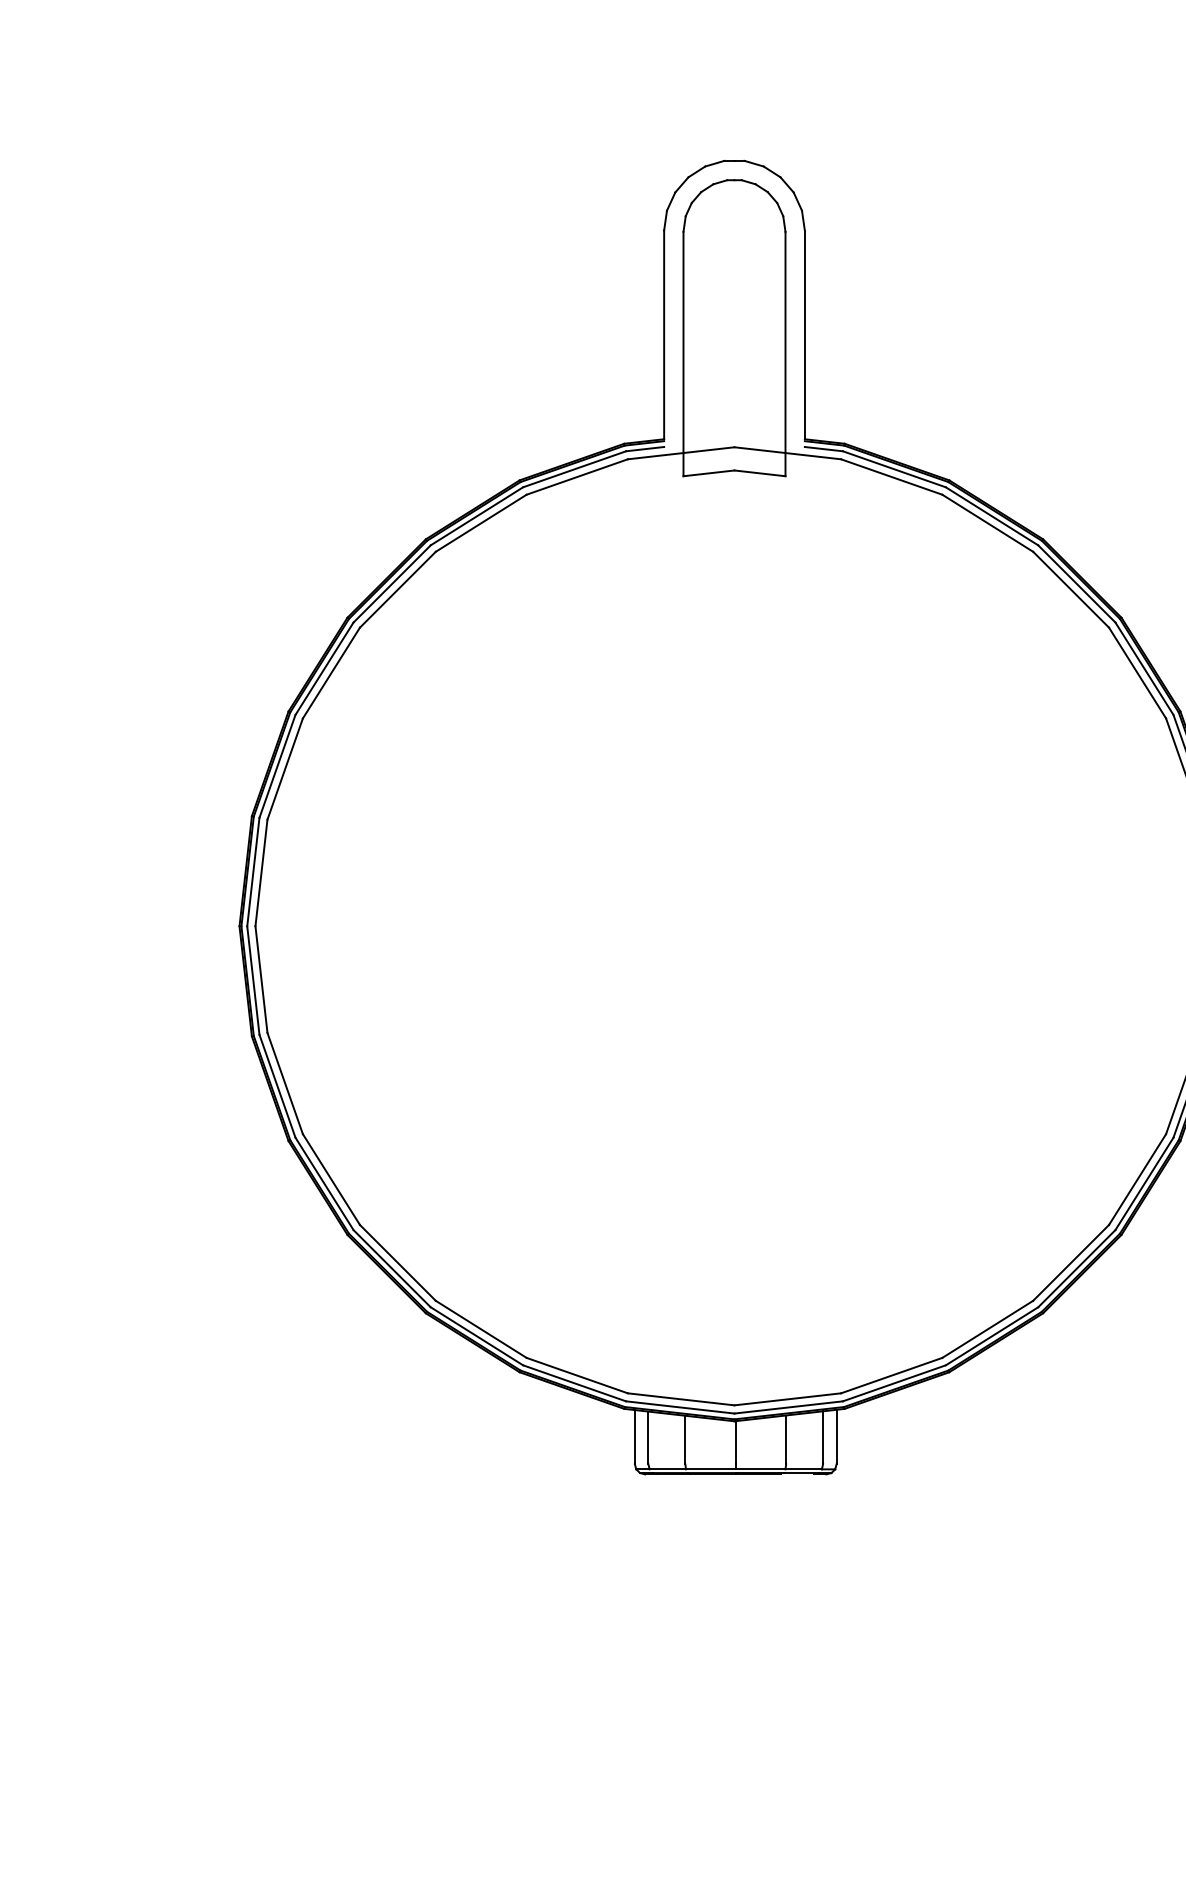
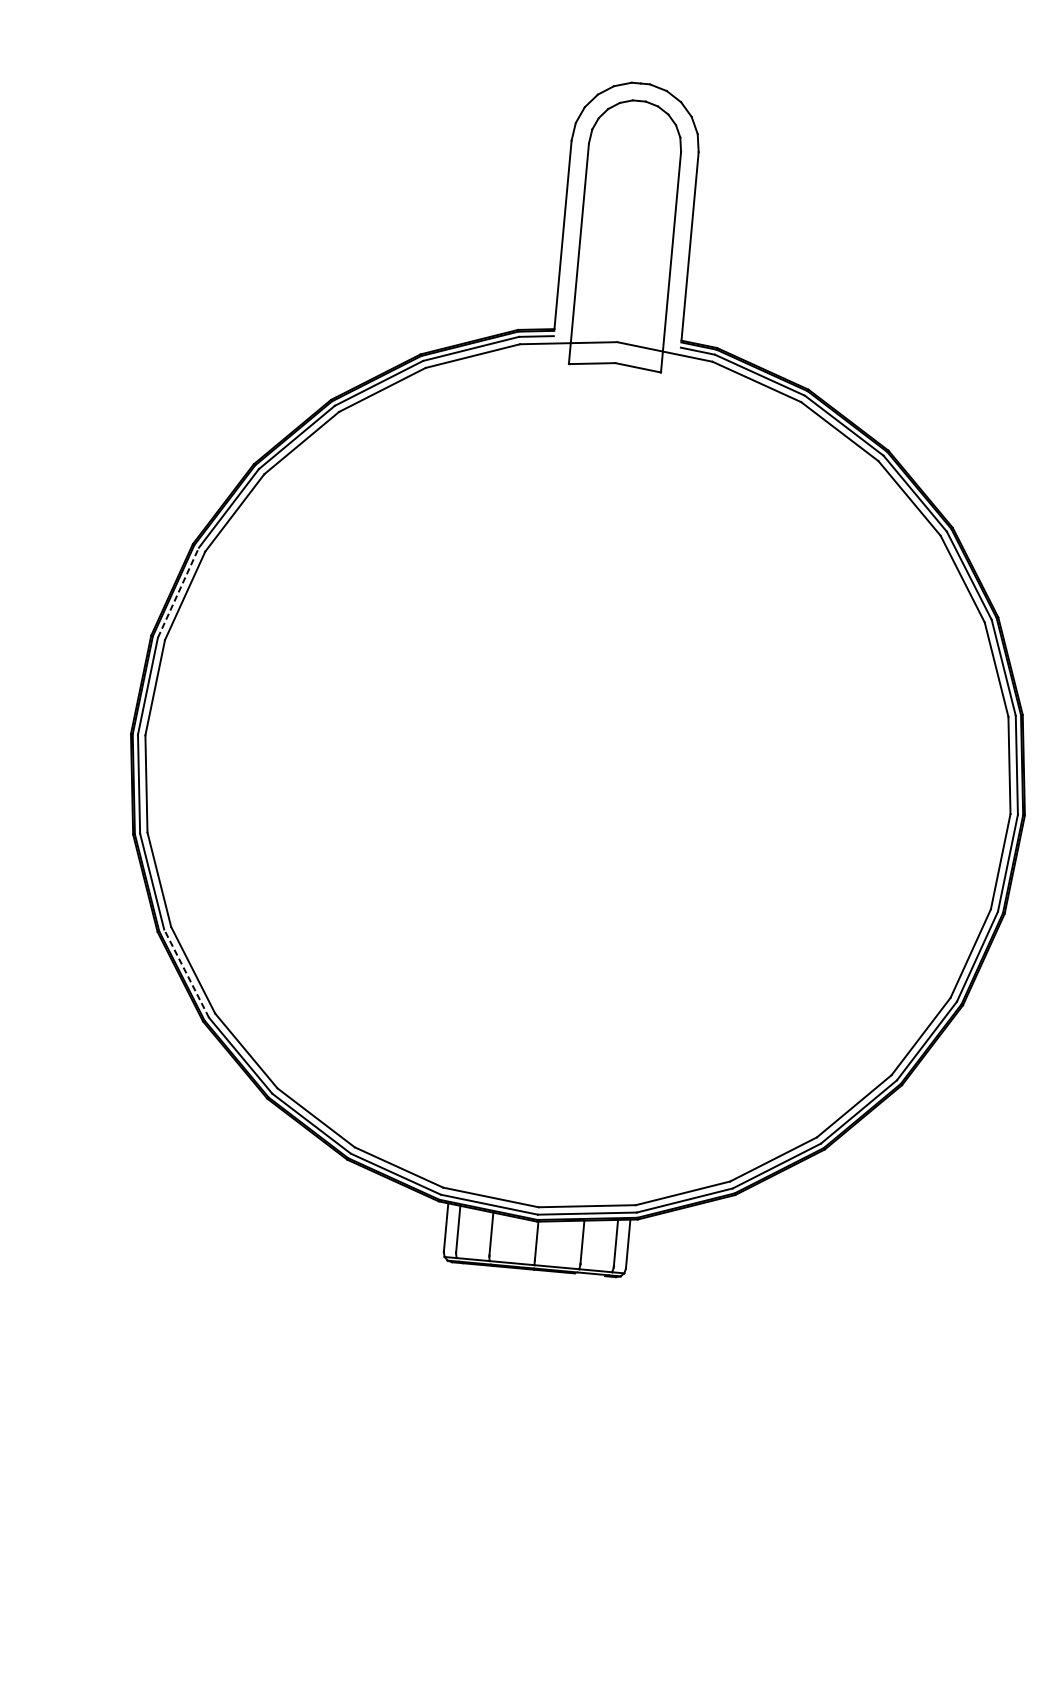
line: (277, 766) -> (178, 592), solid -> dashed
line: (324, 1183) -> (186, 973), solid -> dashed

